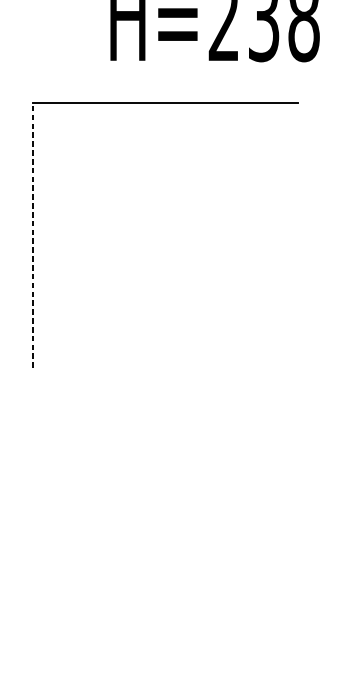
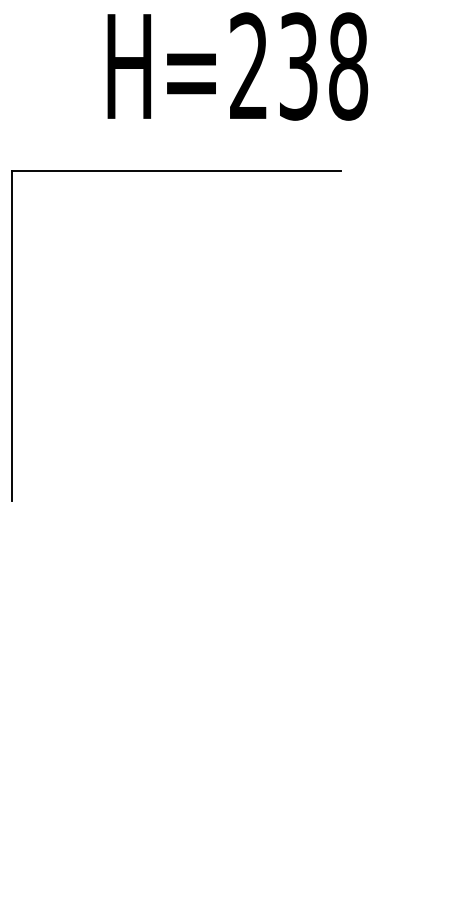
line: (33, 235) -> (11, 336), dashed -> solid

